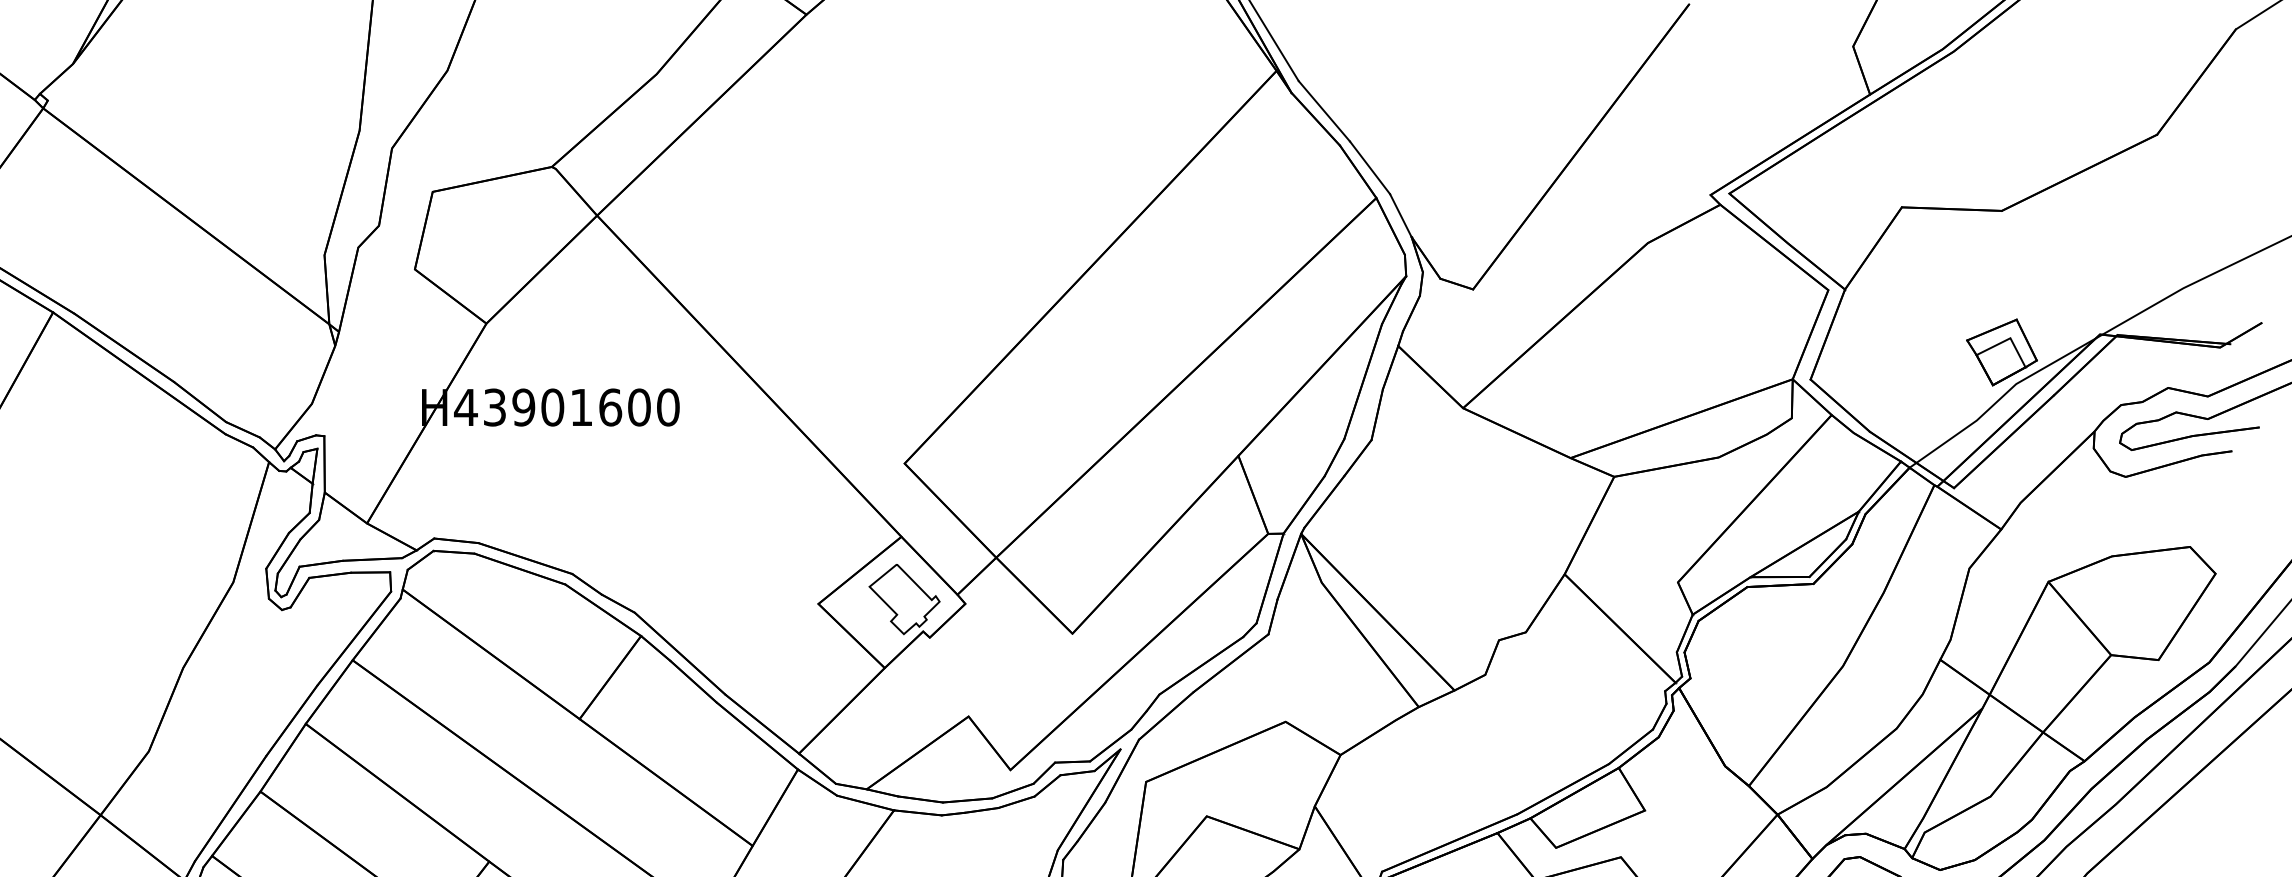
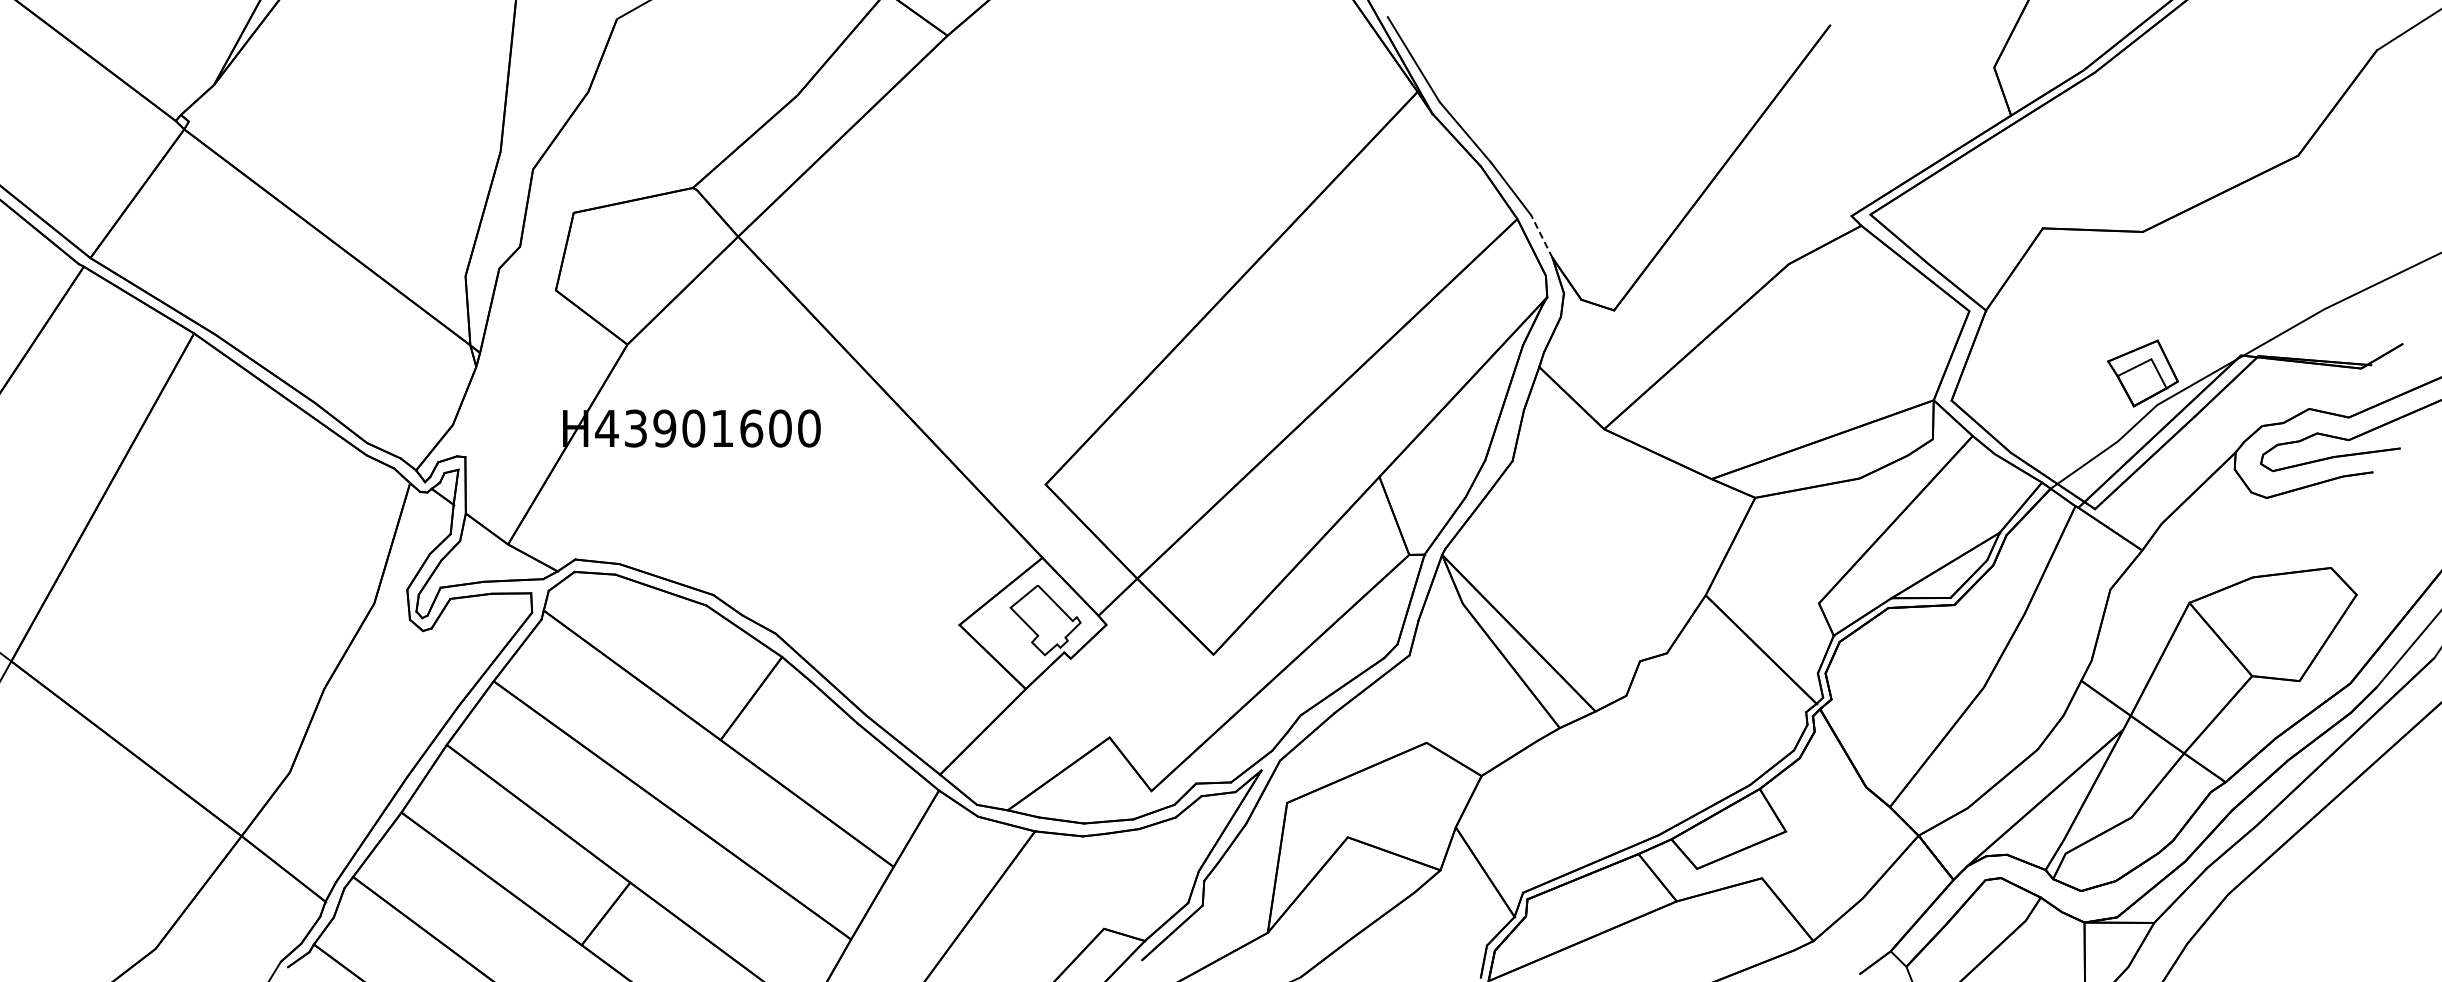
line: (1400, 215) -> (1541, 236), solid -> dashed

